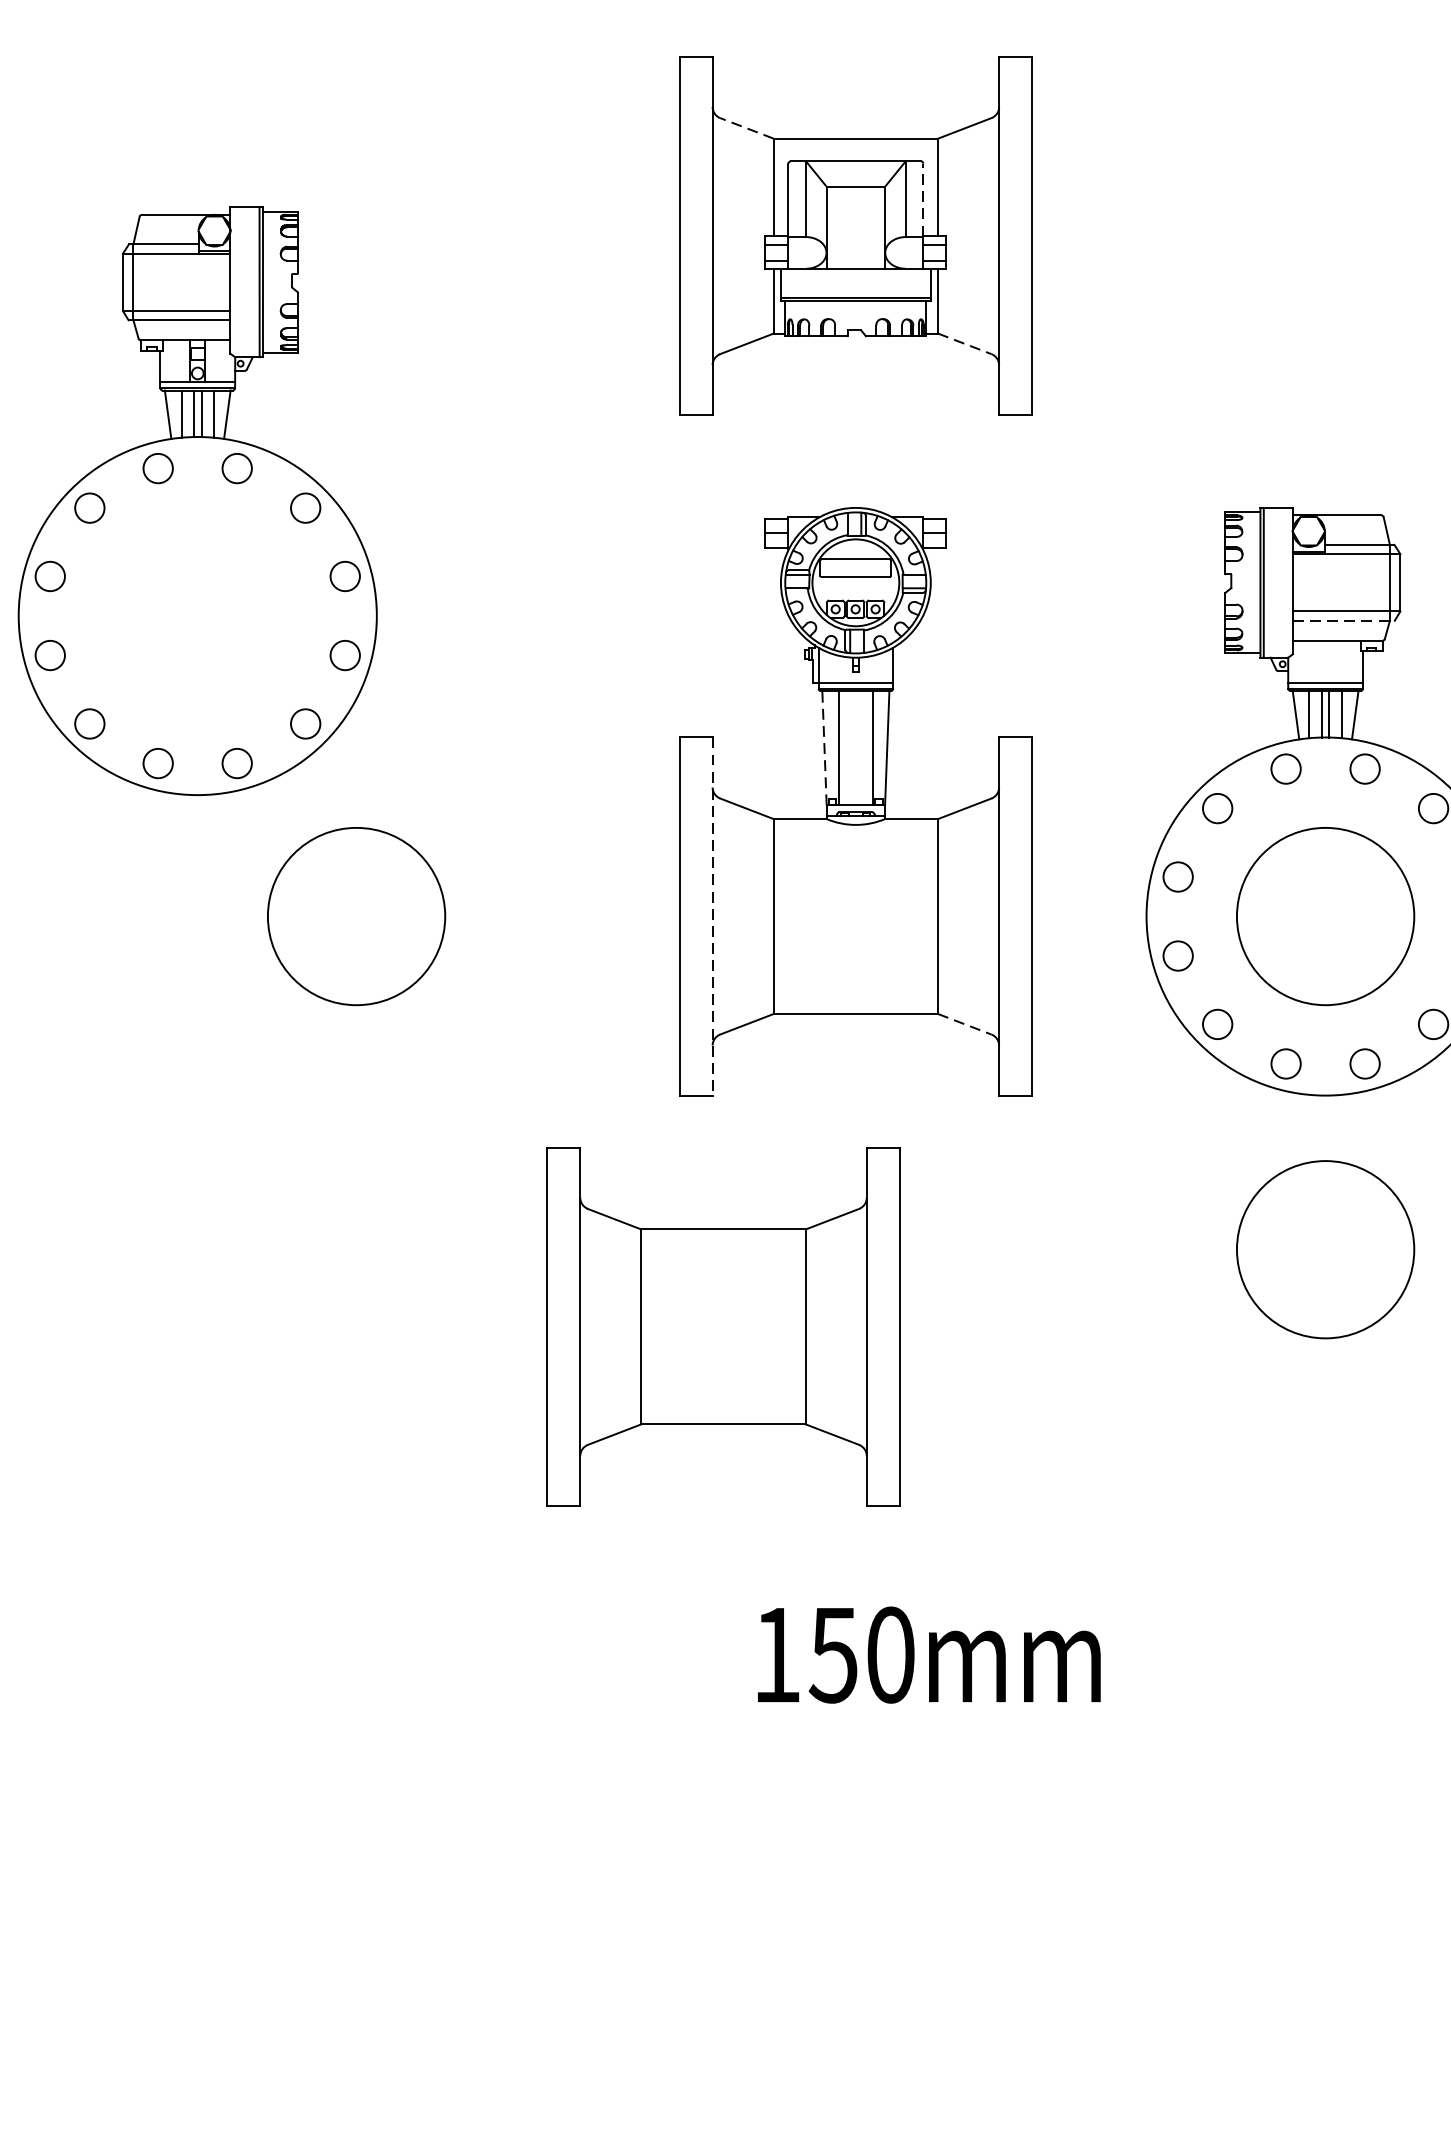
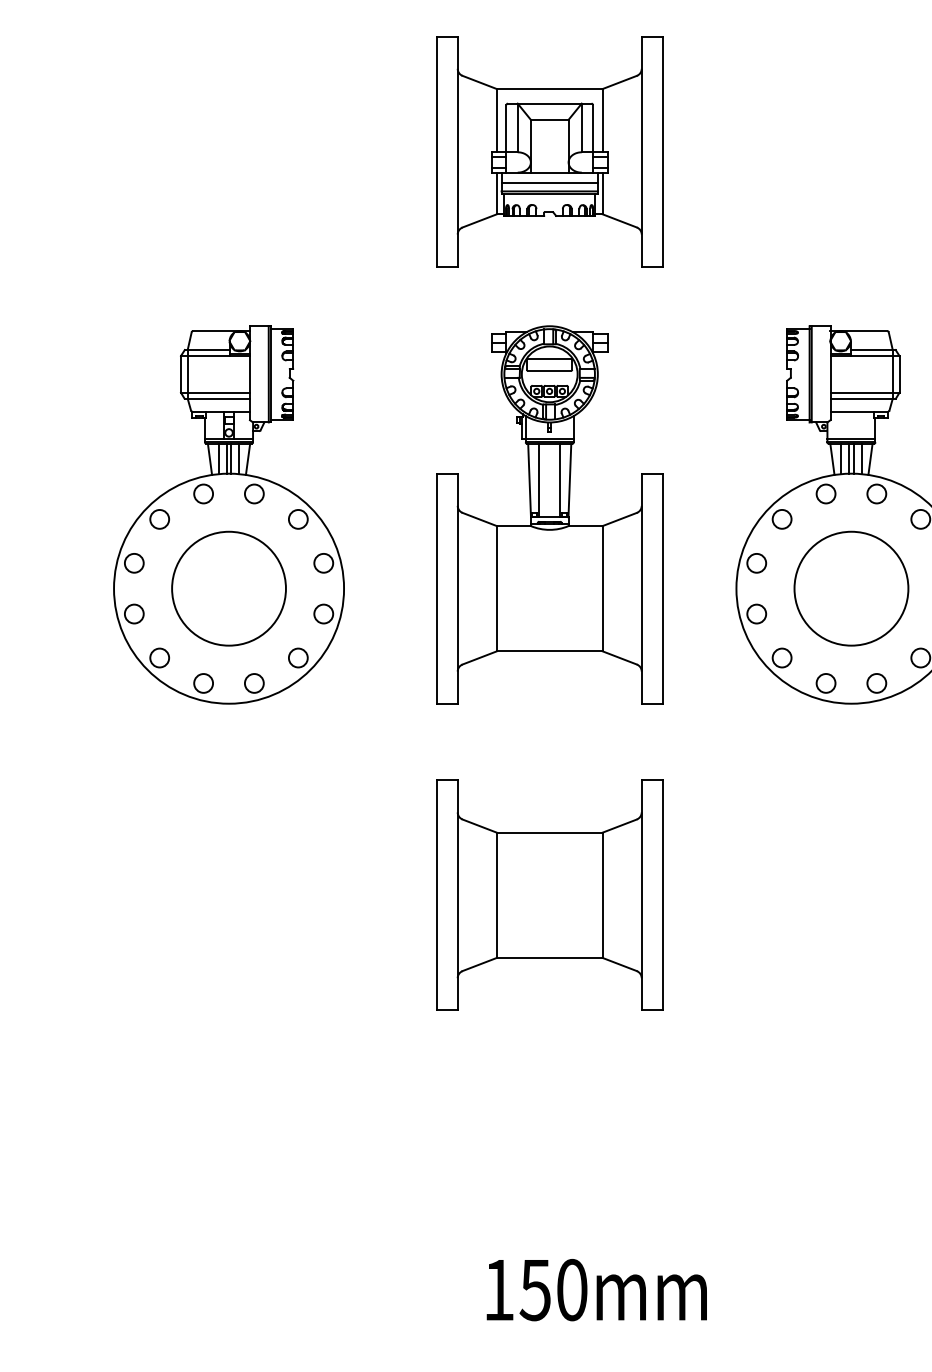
line: (746, 128) -> (479, 82), dashed -> solid
line: (924, 200) -> (593, 128), dashed -> solid
line: (855, 285) -> (549, 183), added
line: (966, 344) -> (620, 221), dashed -> solid
part: (196, 500) -> (228, 514), moved
line: (1344, 620) -> (863, 398), dashed -> solid
line: (824, 748) -> (529, 480), dashed -> solid
line: (712, 917) -> (457, 589), dashed -> solid
line: (966, 1025) -> (620, 658), dashed -> solid
circle: (1325, 1249) -> (851, 802), removed
part: (723, 1325) -> (549, 894), moved
text: (928, 1655) -> (596, 1290), moved

